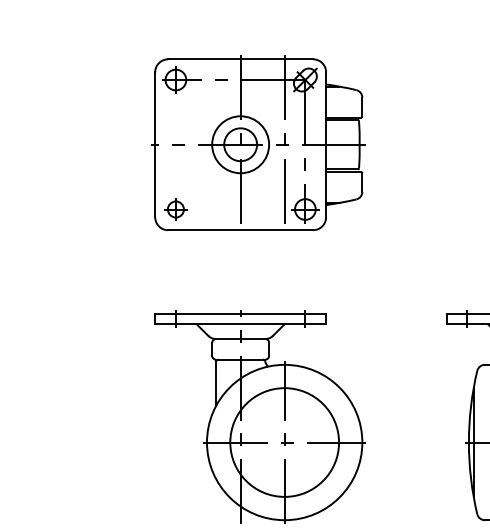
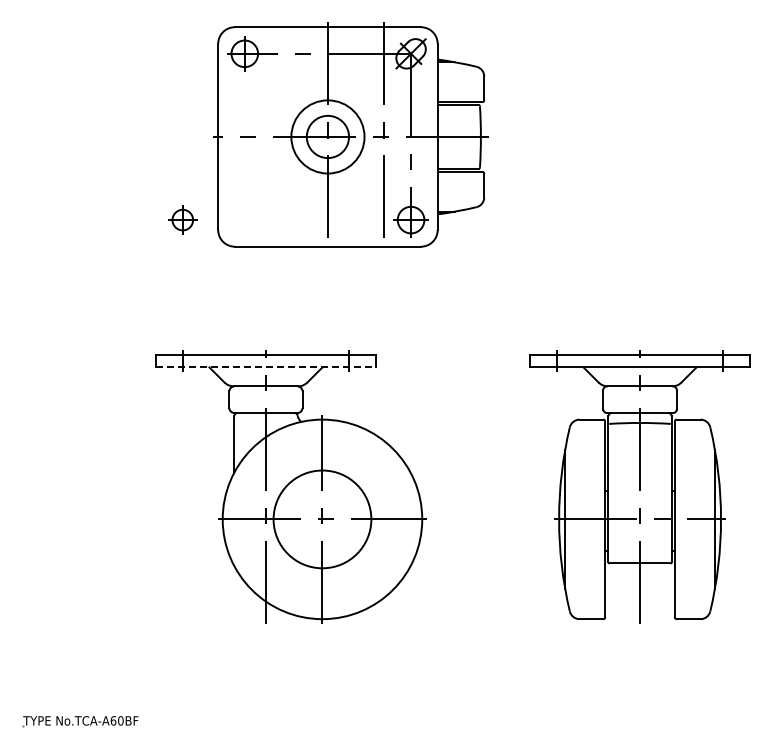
part: (258, 142) -> (350, 134), moved
line: (240, 324) -> (265, 367), solid -> dashed
circle: (284, 442) -> (322, 519), size x0.7

